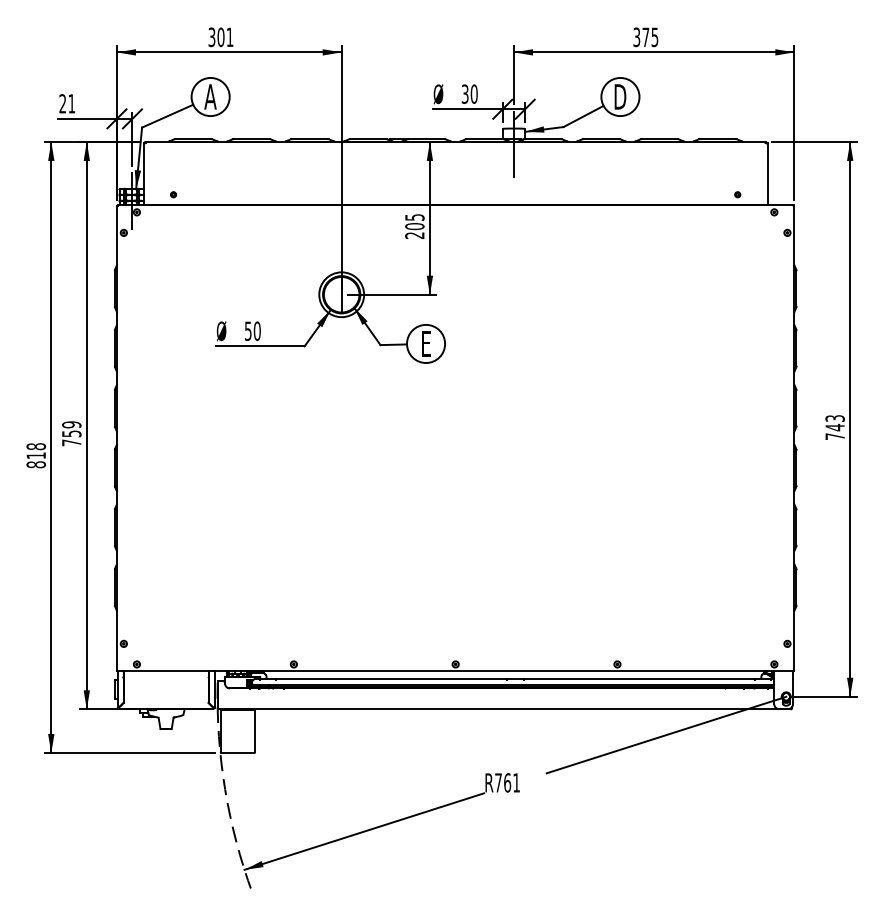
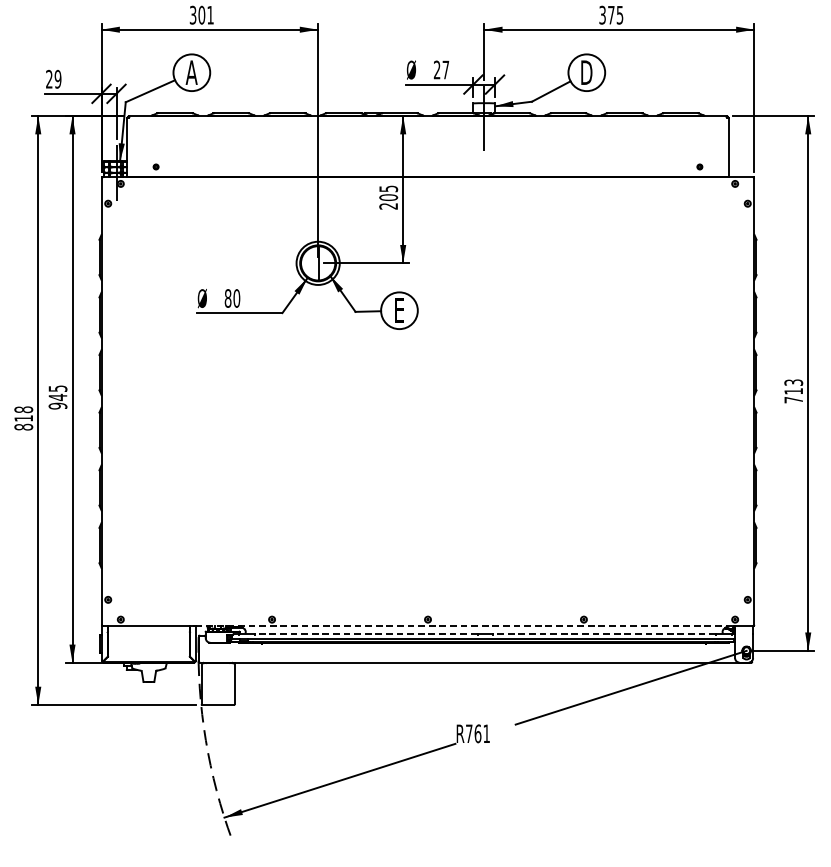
text: (469, 93) -> (441, 69), 30 -> 27
text: (71, 103) -> (57, 79), 21 -> 29
text: (247, 330) -> (227, 297), 50 -> 80
text: (834, 427) -> (793, 391), 743 -> 713
text: (71, 433) -> (57, 397), 759 -> 945
line: (494, 671) -> (465, 626), solid -> dashed
line: (391, 679) -> (366, 634), solid -> dashed
line: (638, 679) -> (604, 634), solid -> dashed

